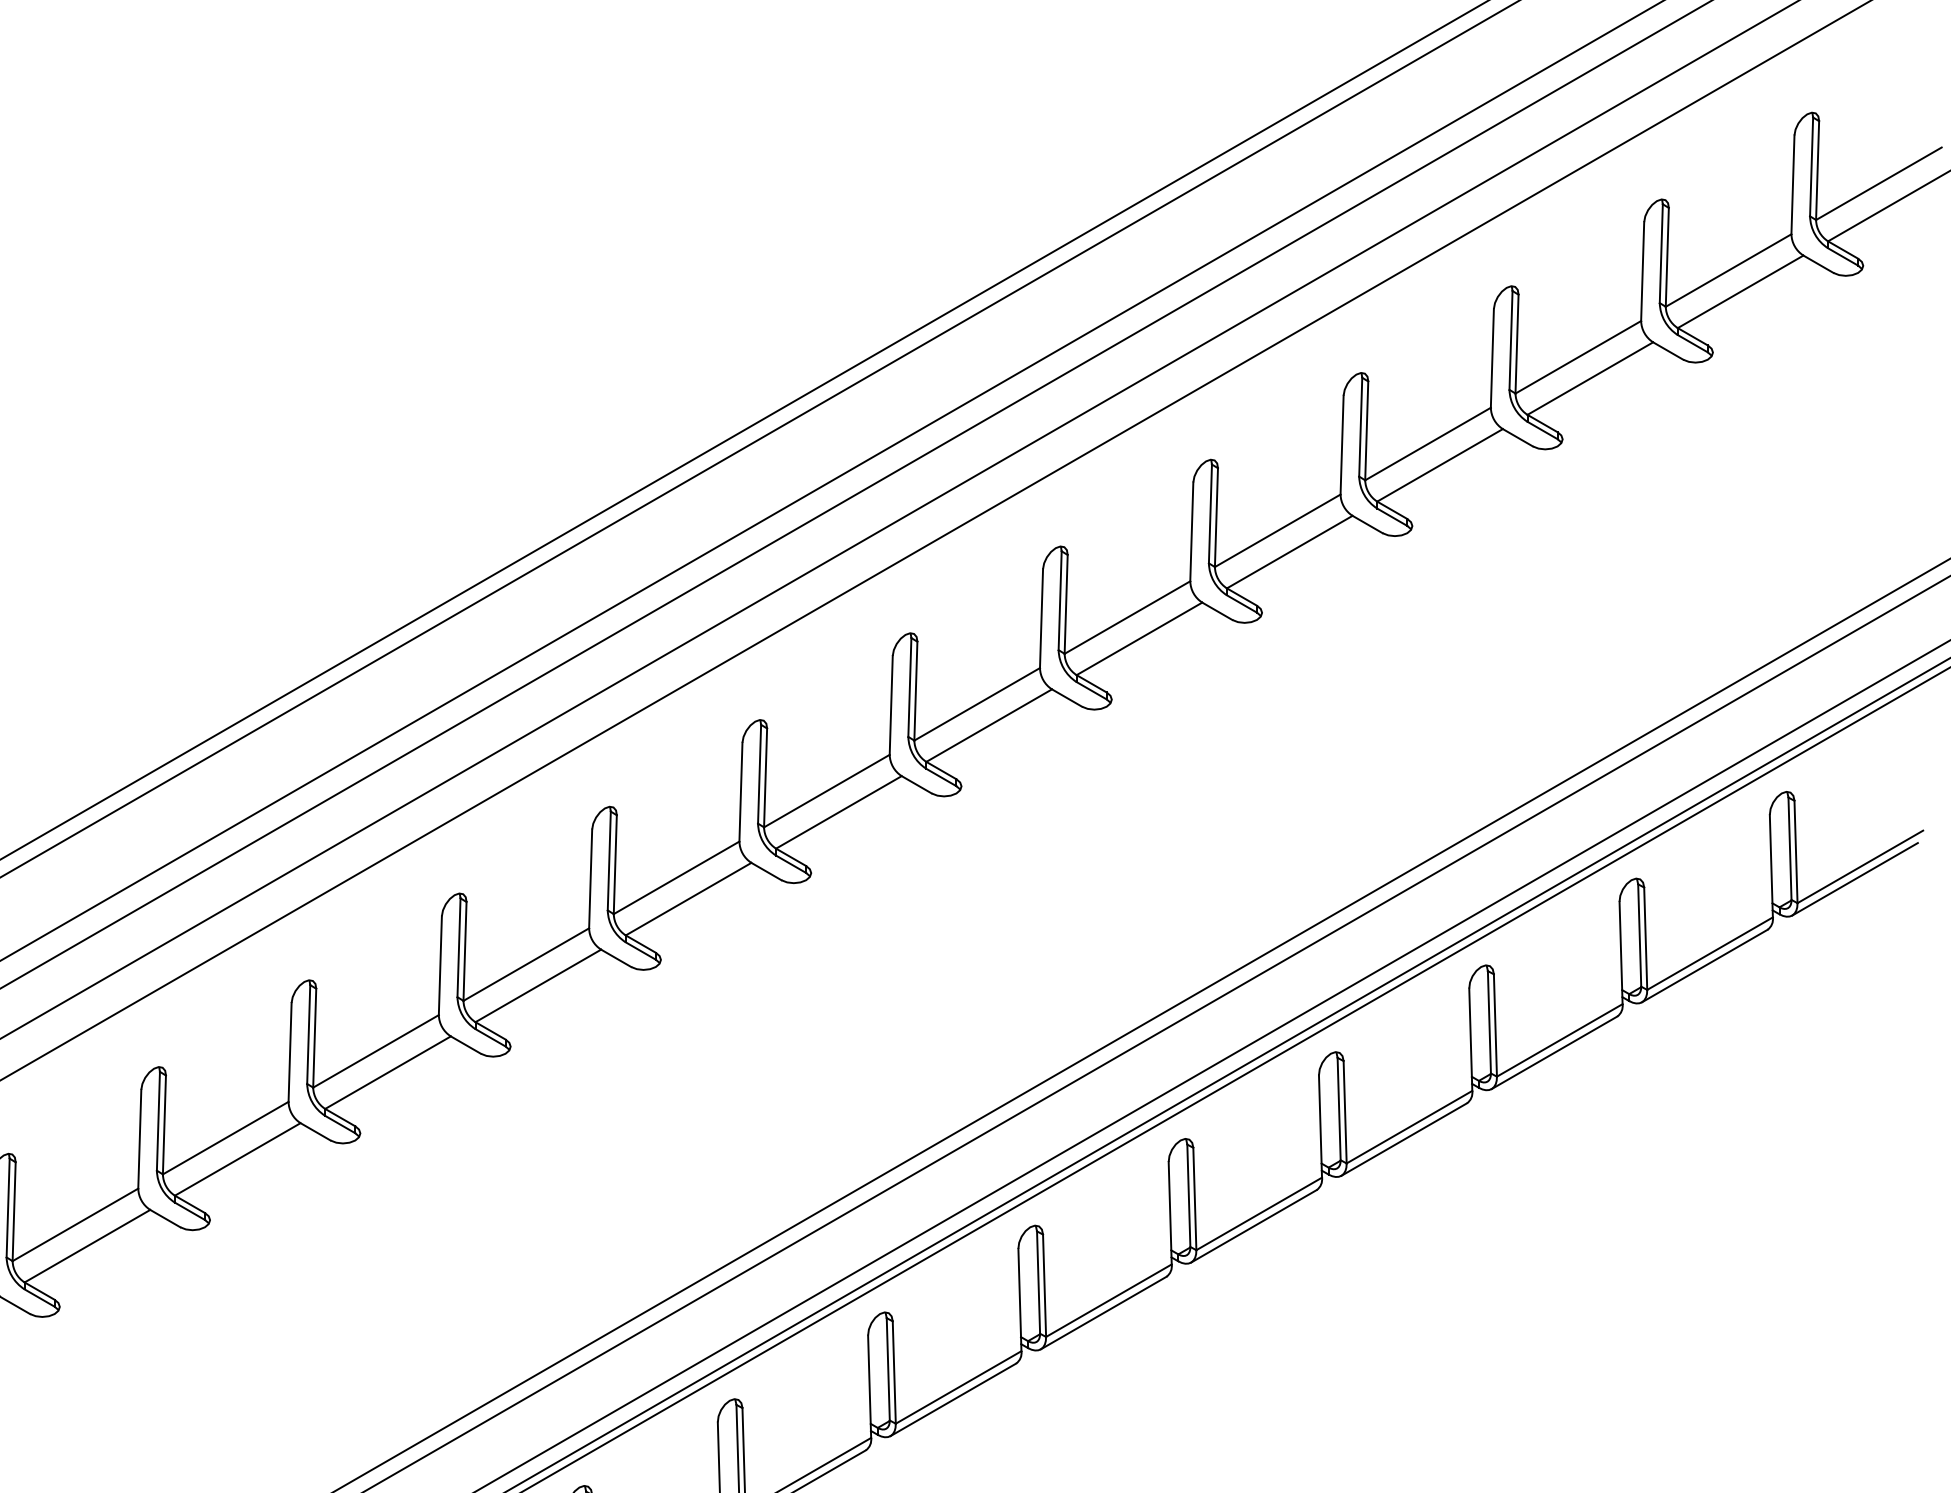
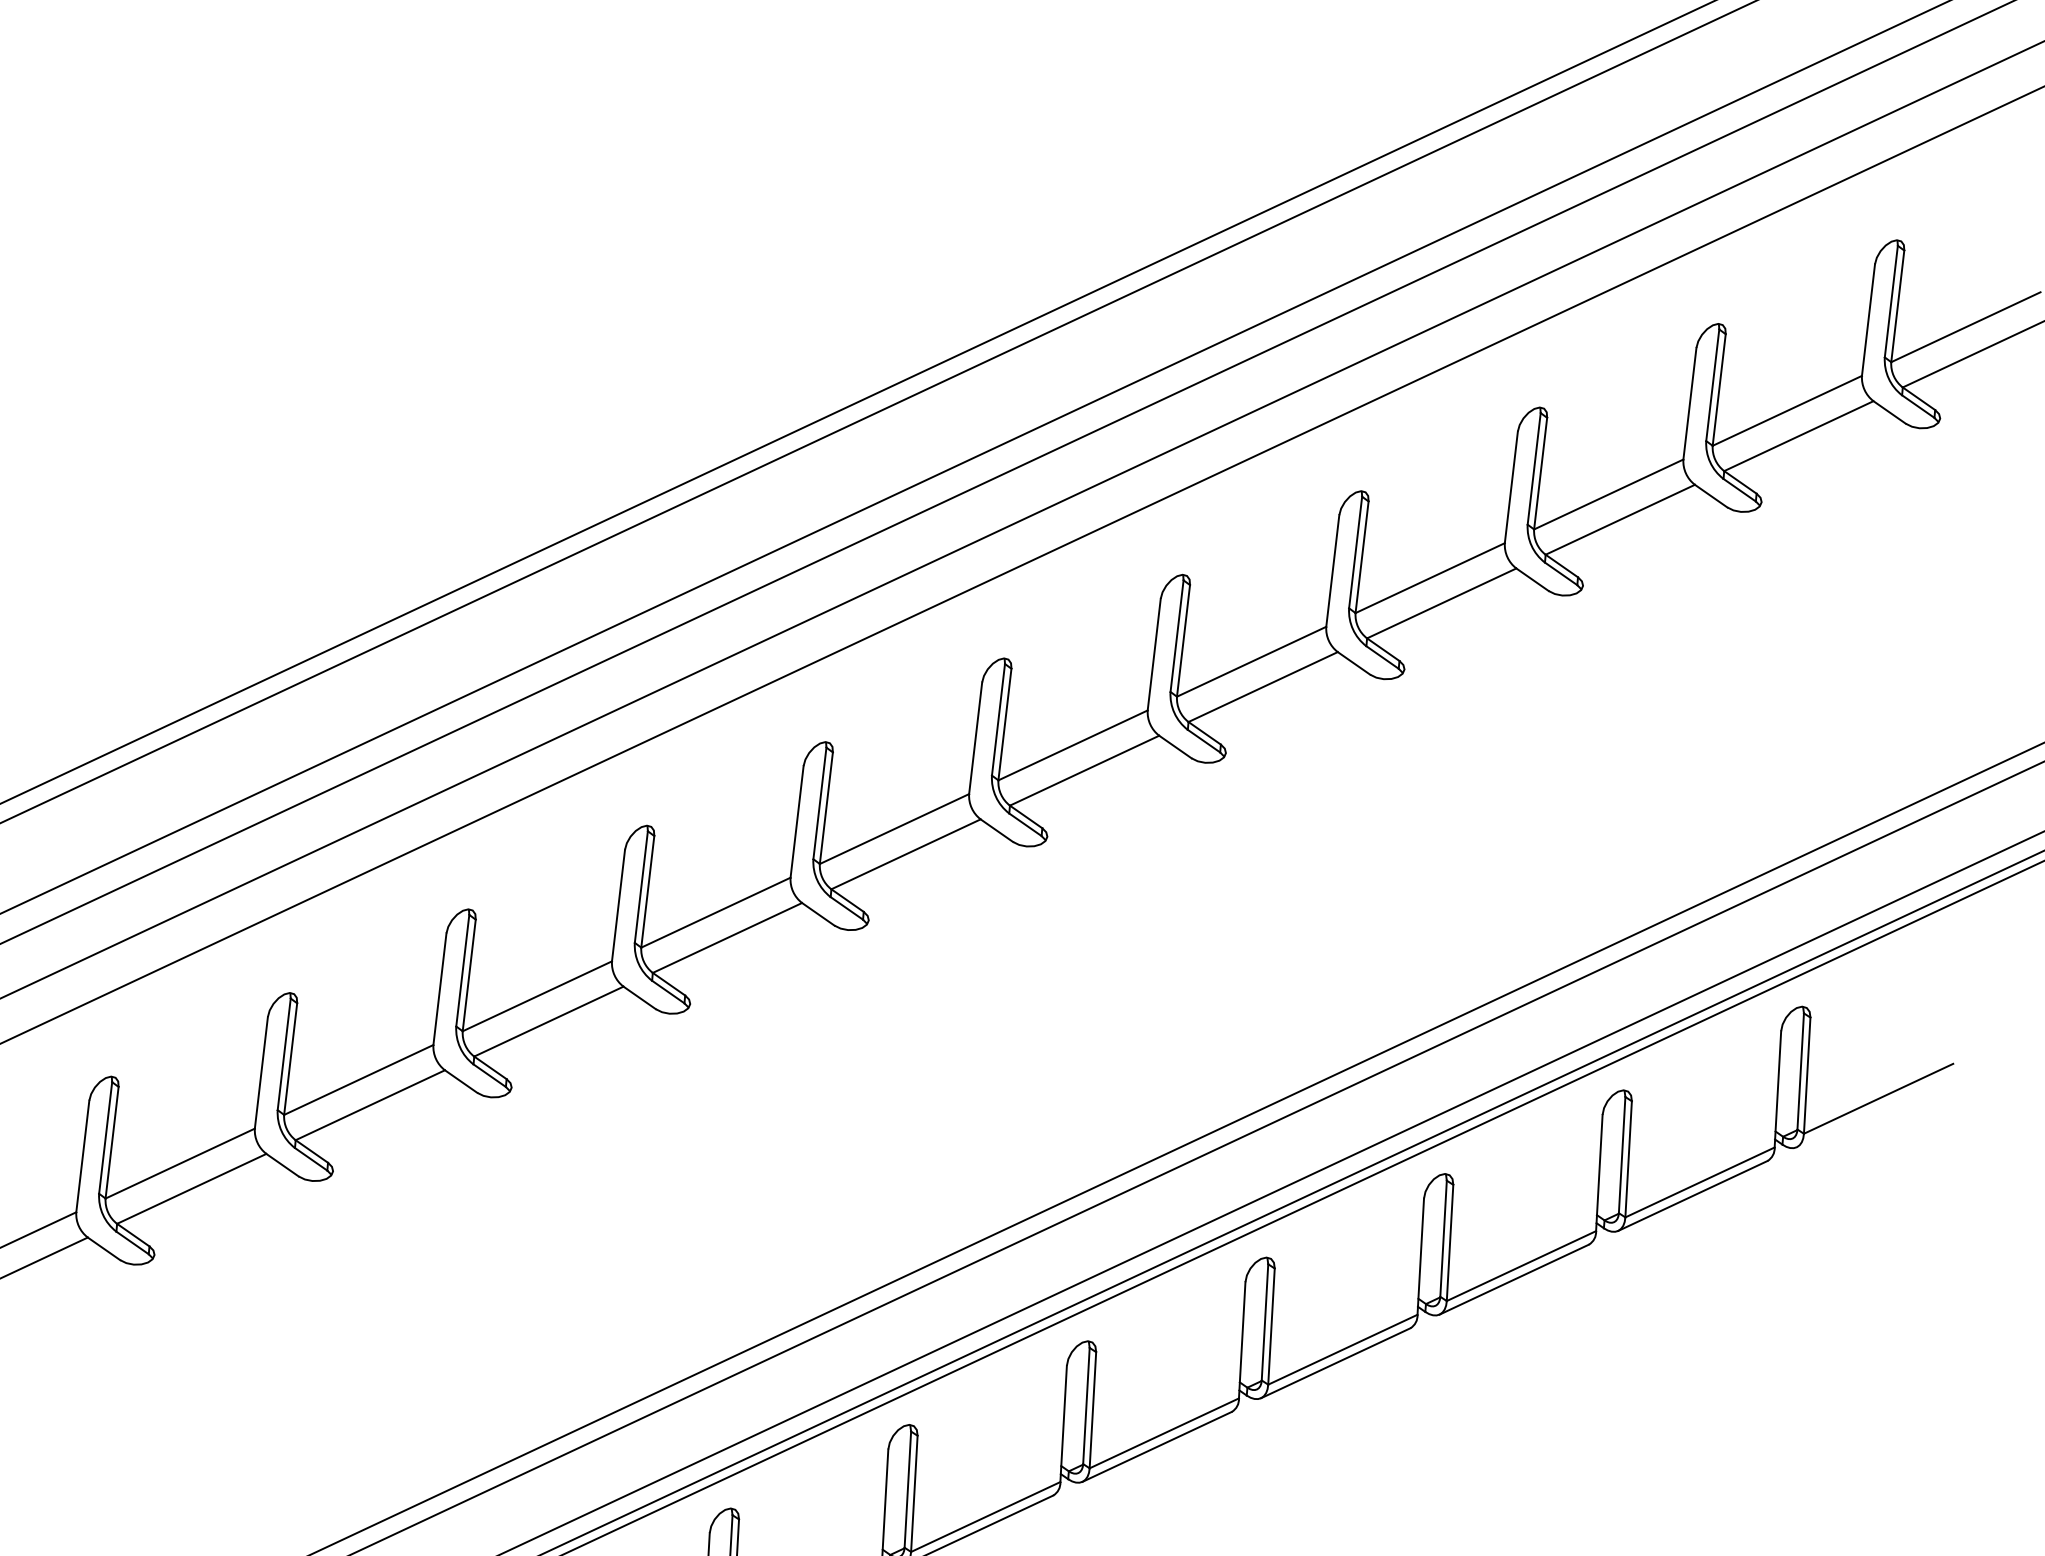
line: (1854, 879) -> (1870, 1112), removed

